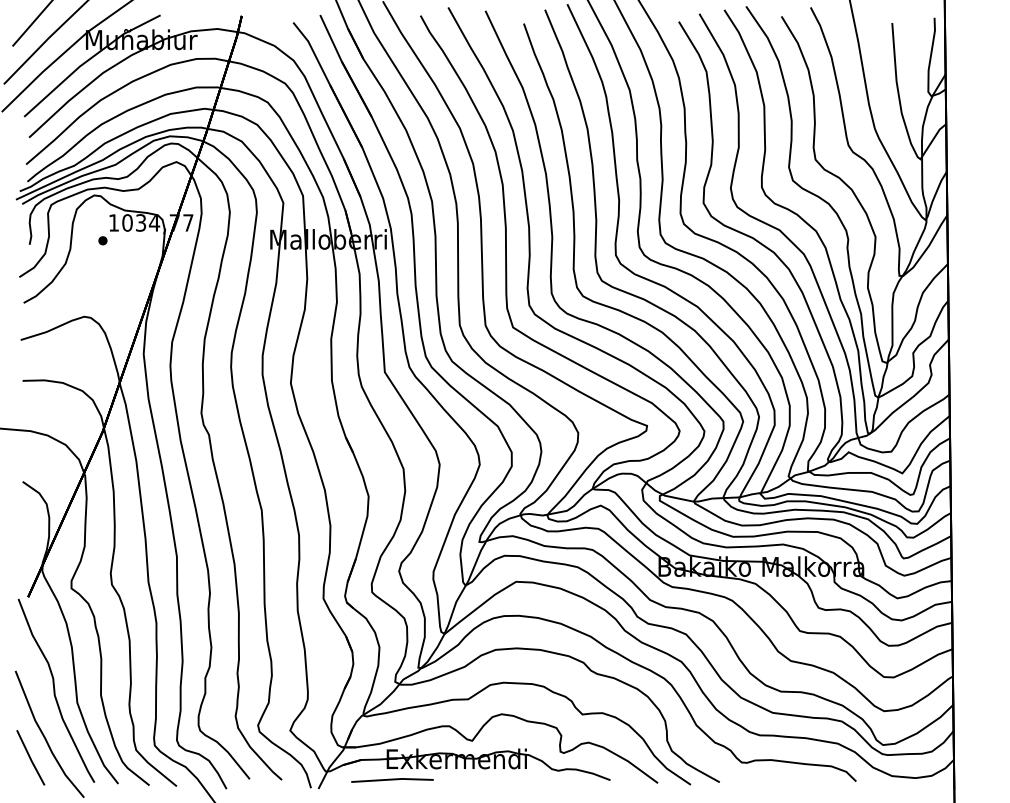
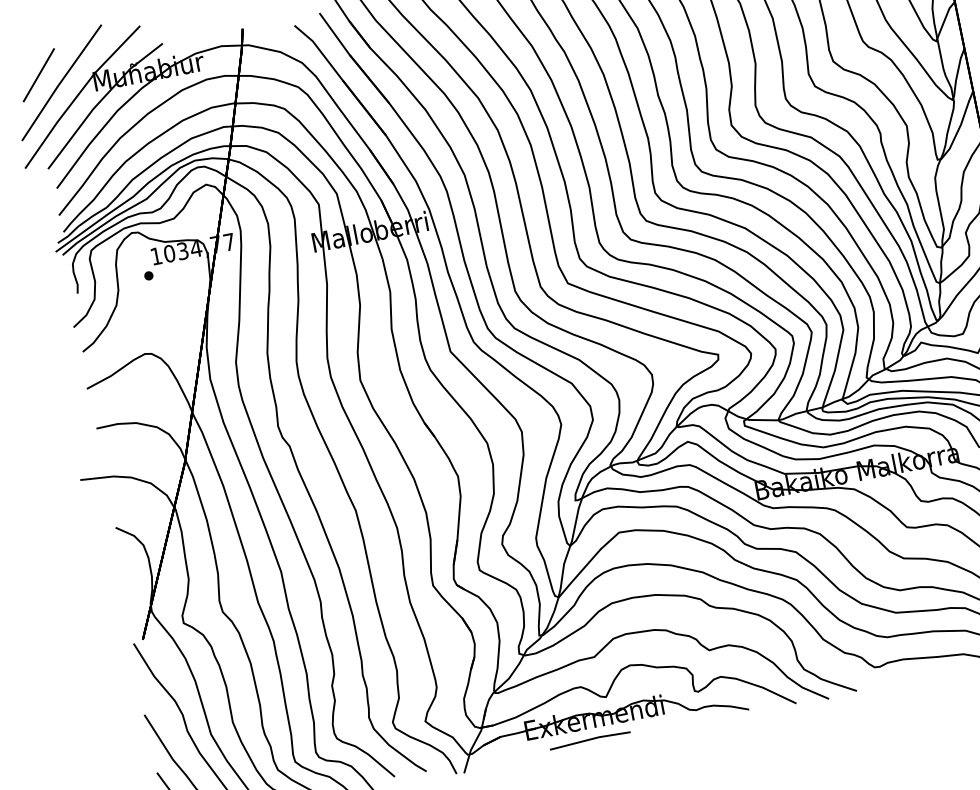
line: (392, 780) -> (590, 740), moved

